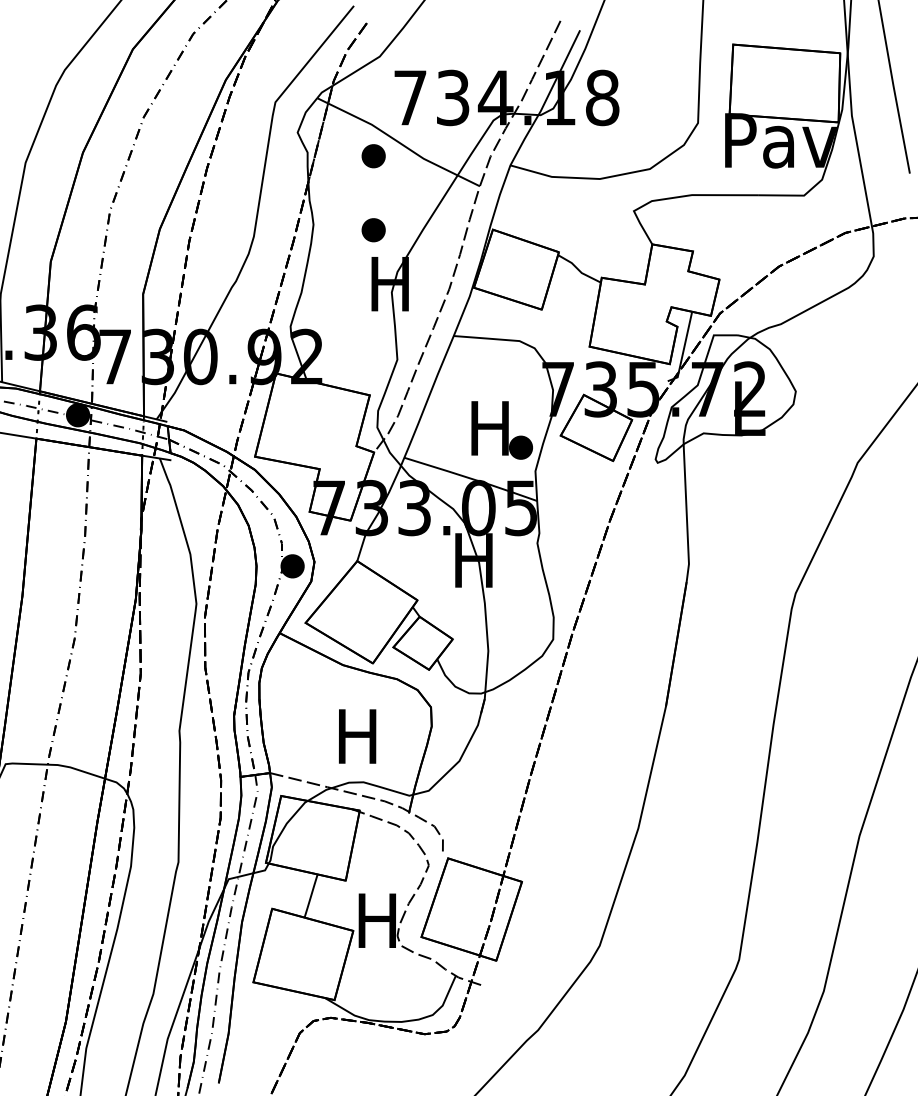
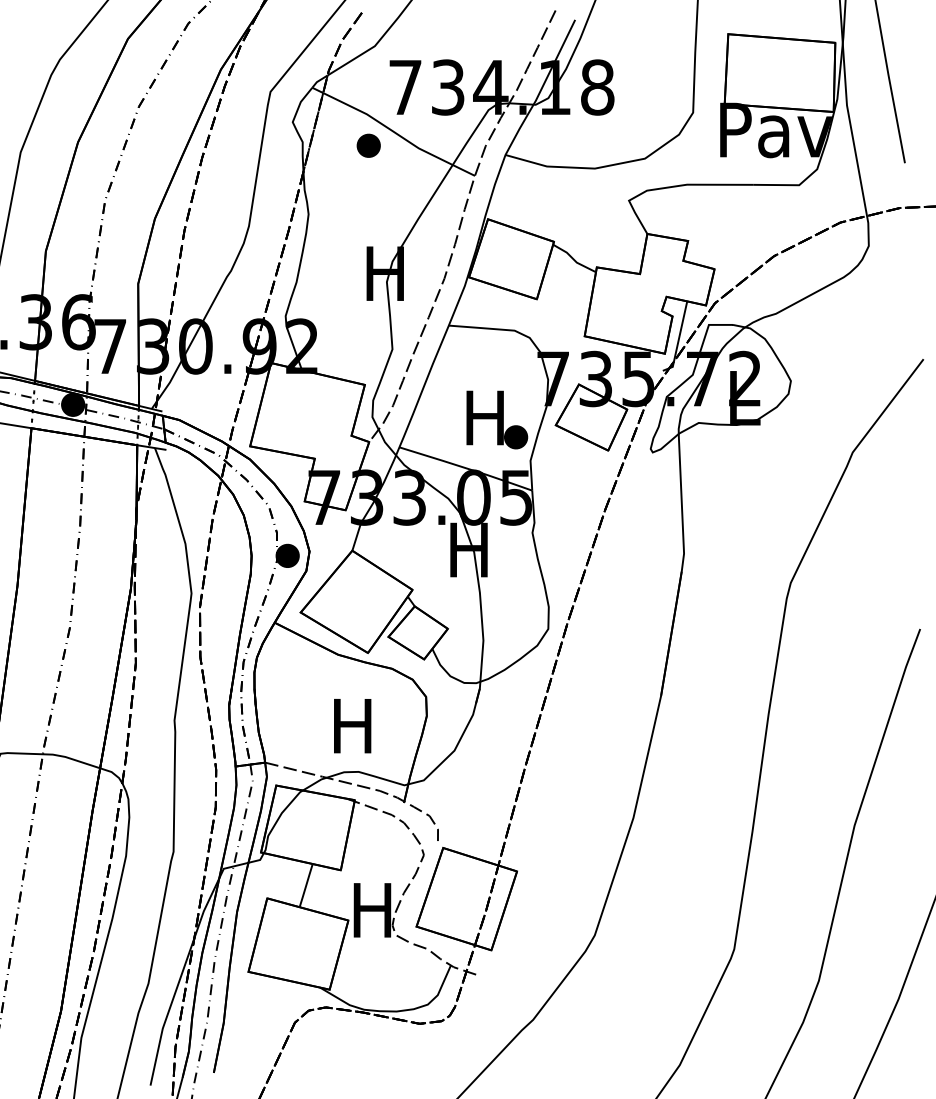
part: (373, 229) -> (368, 219), removed

